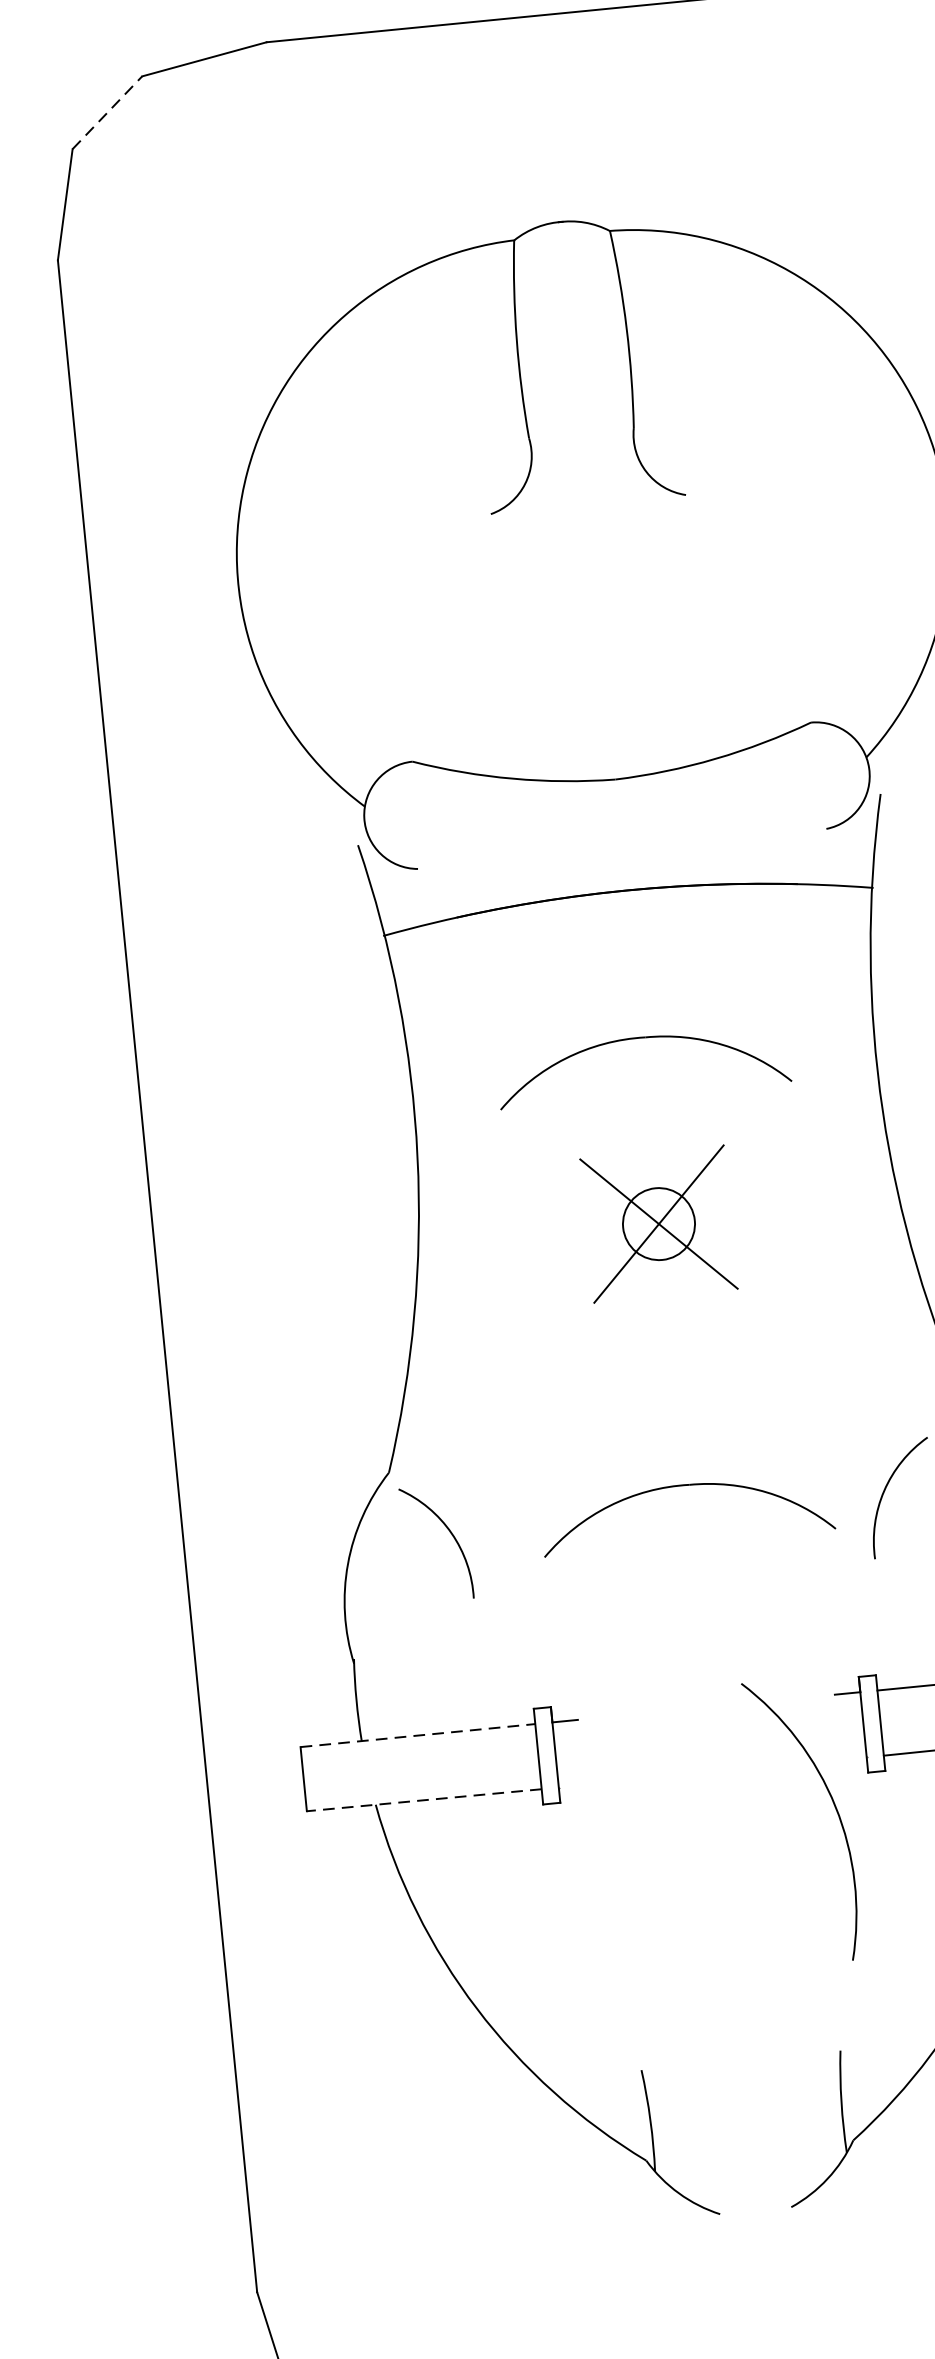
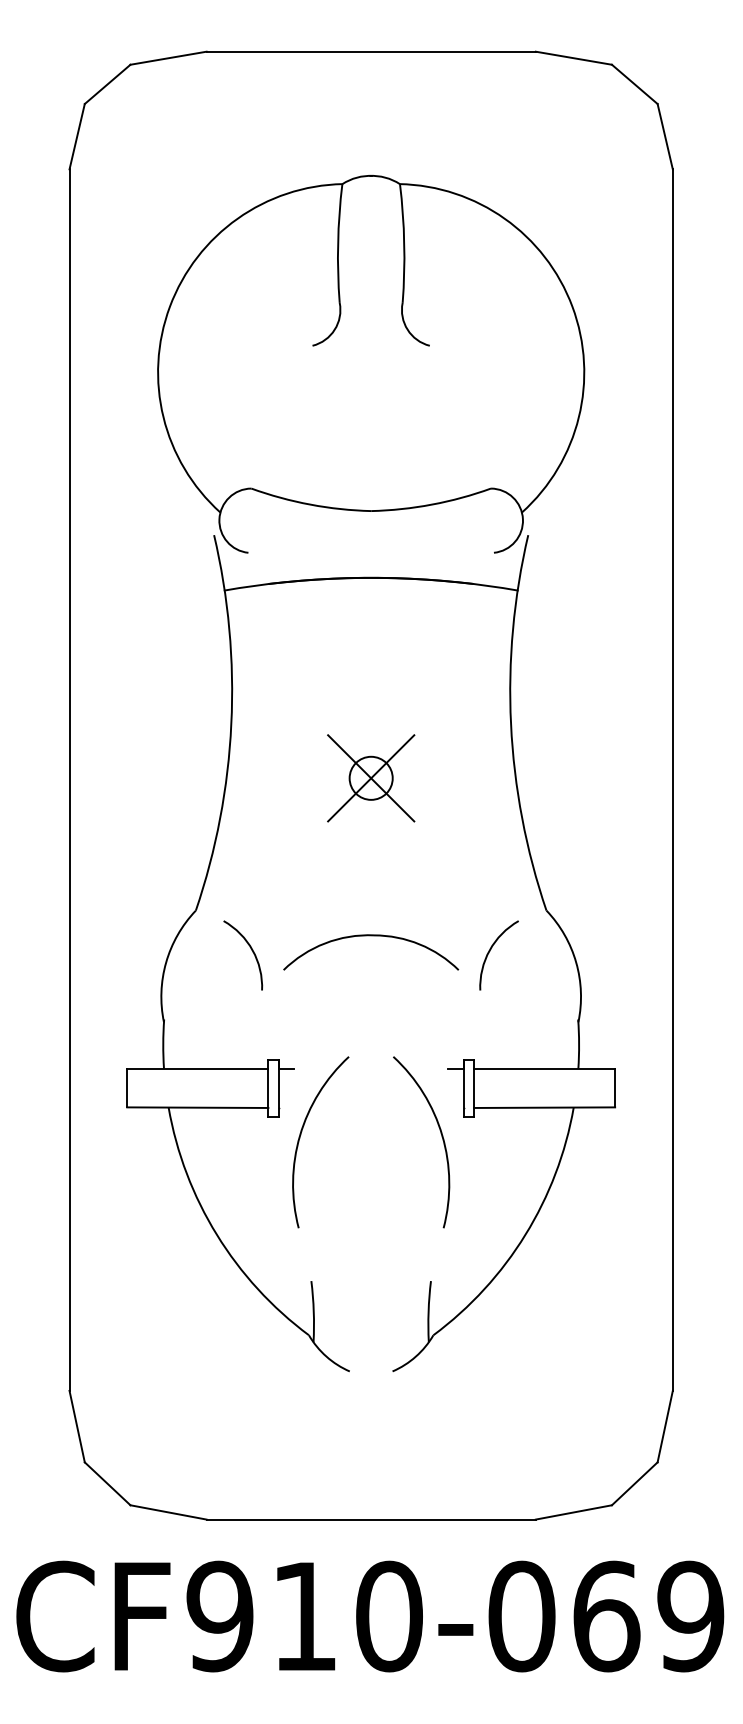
line: (108, 112) -> (108, 84), dashed -> solid
part: (641, 1039) -> (371, 667), removed
arc: (449, 1533) -> (251, 950), moved
line: (417, 1735) -> (197, 1068), dashed -> solid
line: (423, 1799) -> (197, 1107), dashed -> solid
arc: (601, 1829) -> (301, 1135), added

